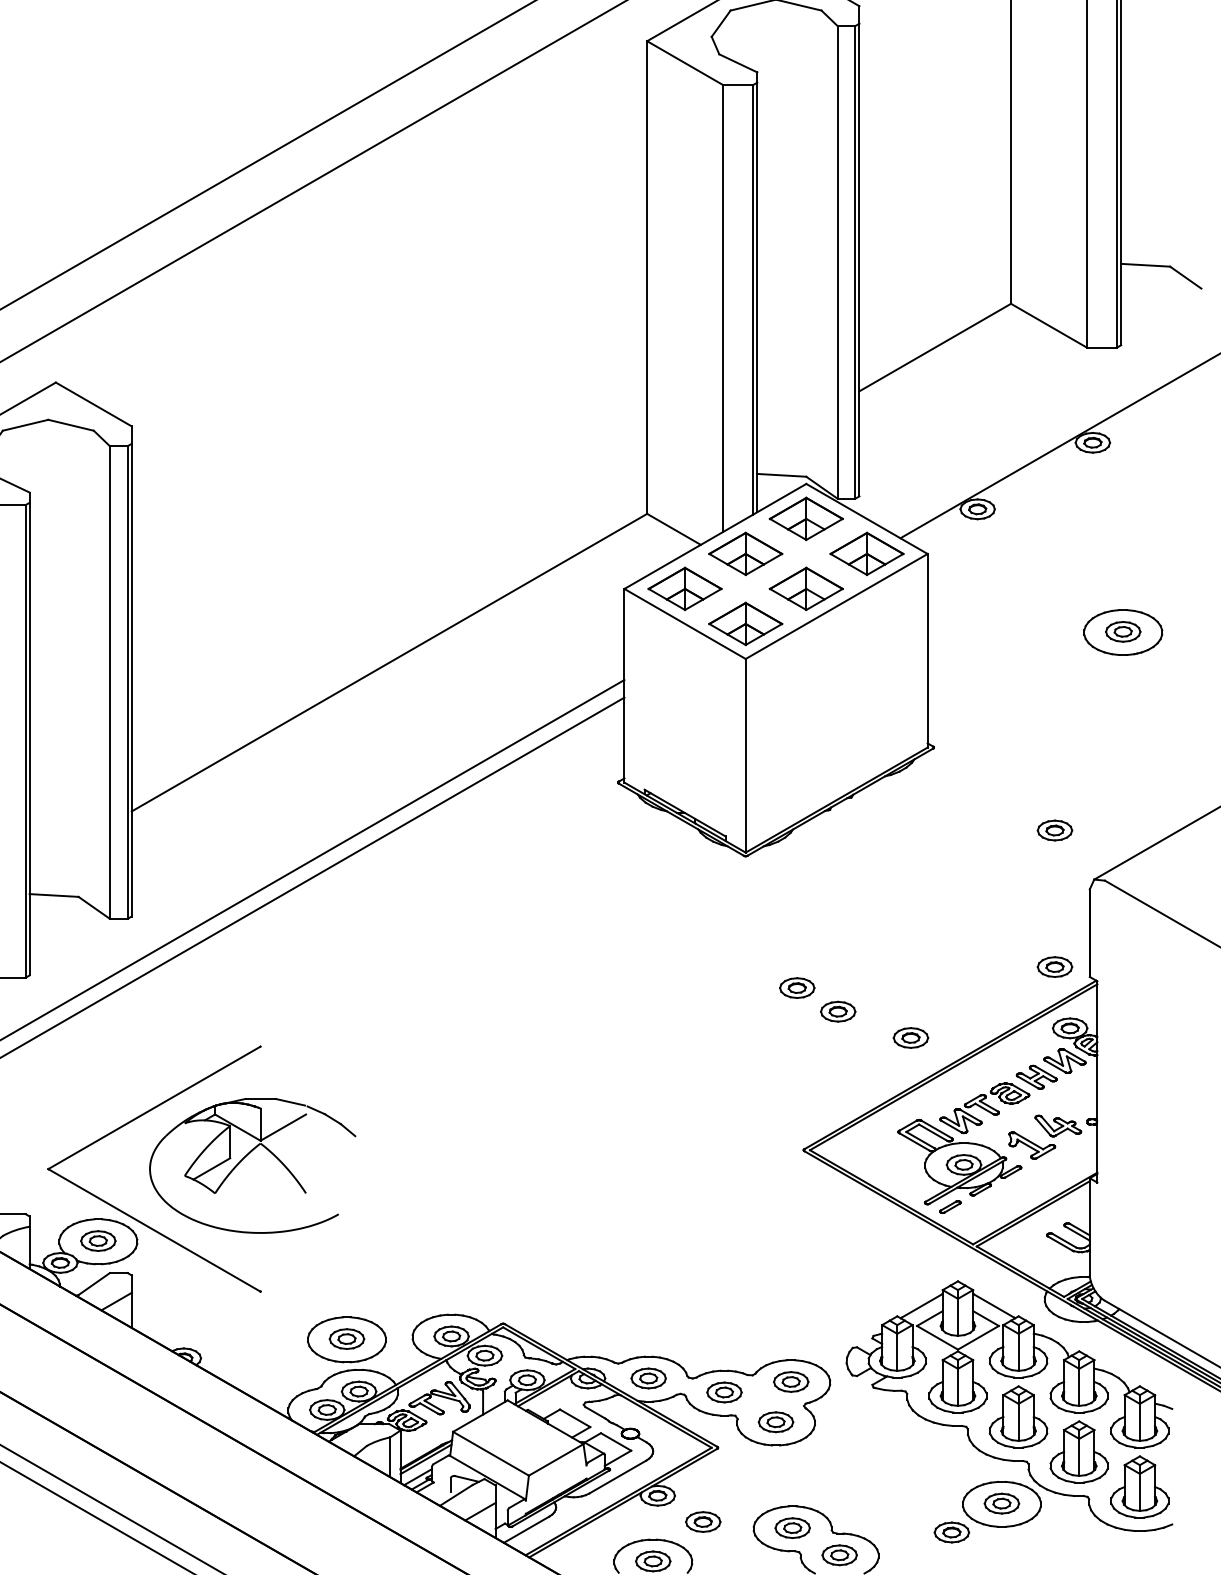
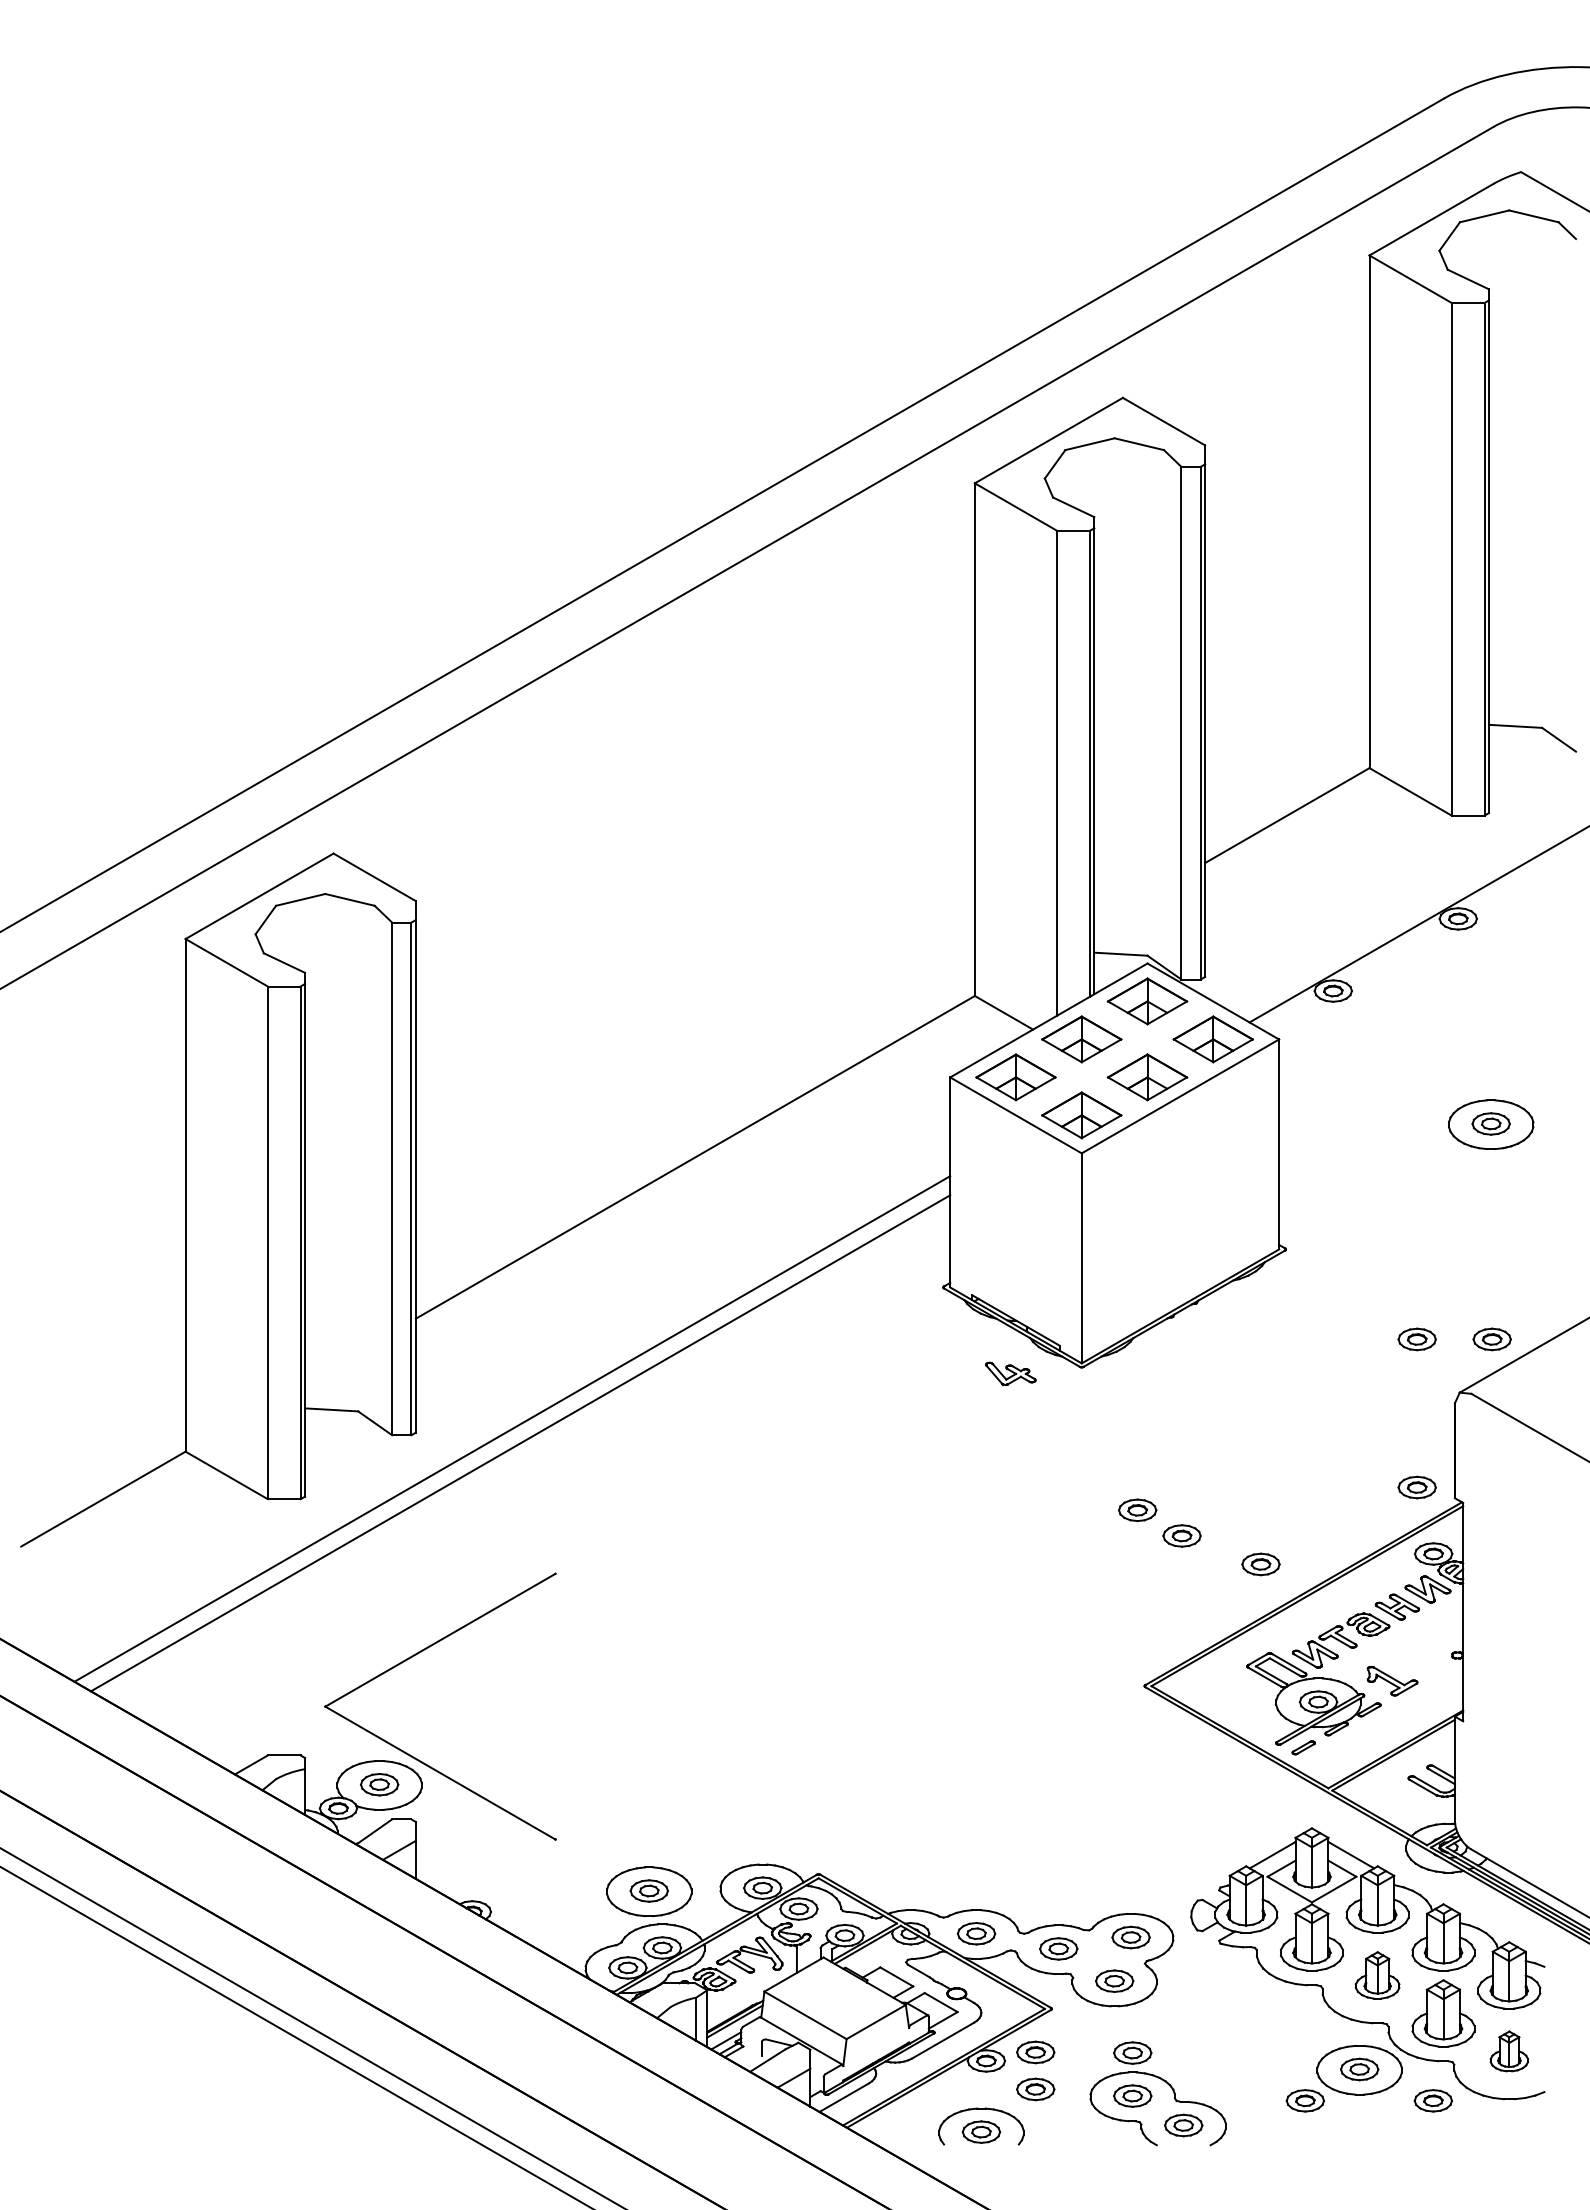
part: (1123, 830) -> (1491, 1339), added
part: (1058, 1125) -> (1010, 1373), moved
part: (245, 1157) -> (539, 1694), removed
part: (1018, 1416) -> (1377, 1975), size x0.7
part: (703, 1487) -> (1035, 2052), added
part: (792, 1487) -> (1132, 2052), added
part: (1140, 1487) -> (1509, 2051), size x0.6
part: (1069, 1532) -> (1432, 2100), added

